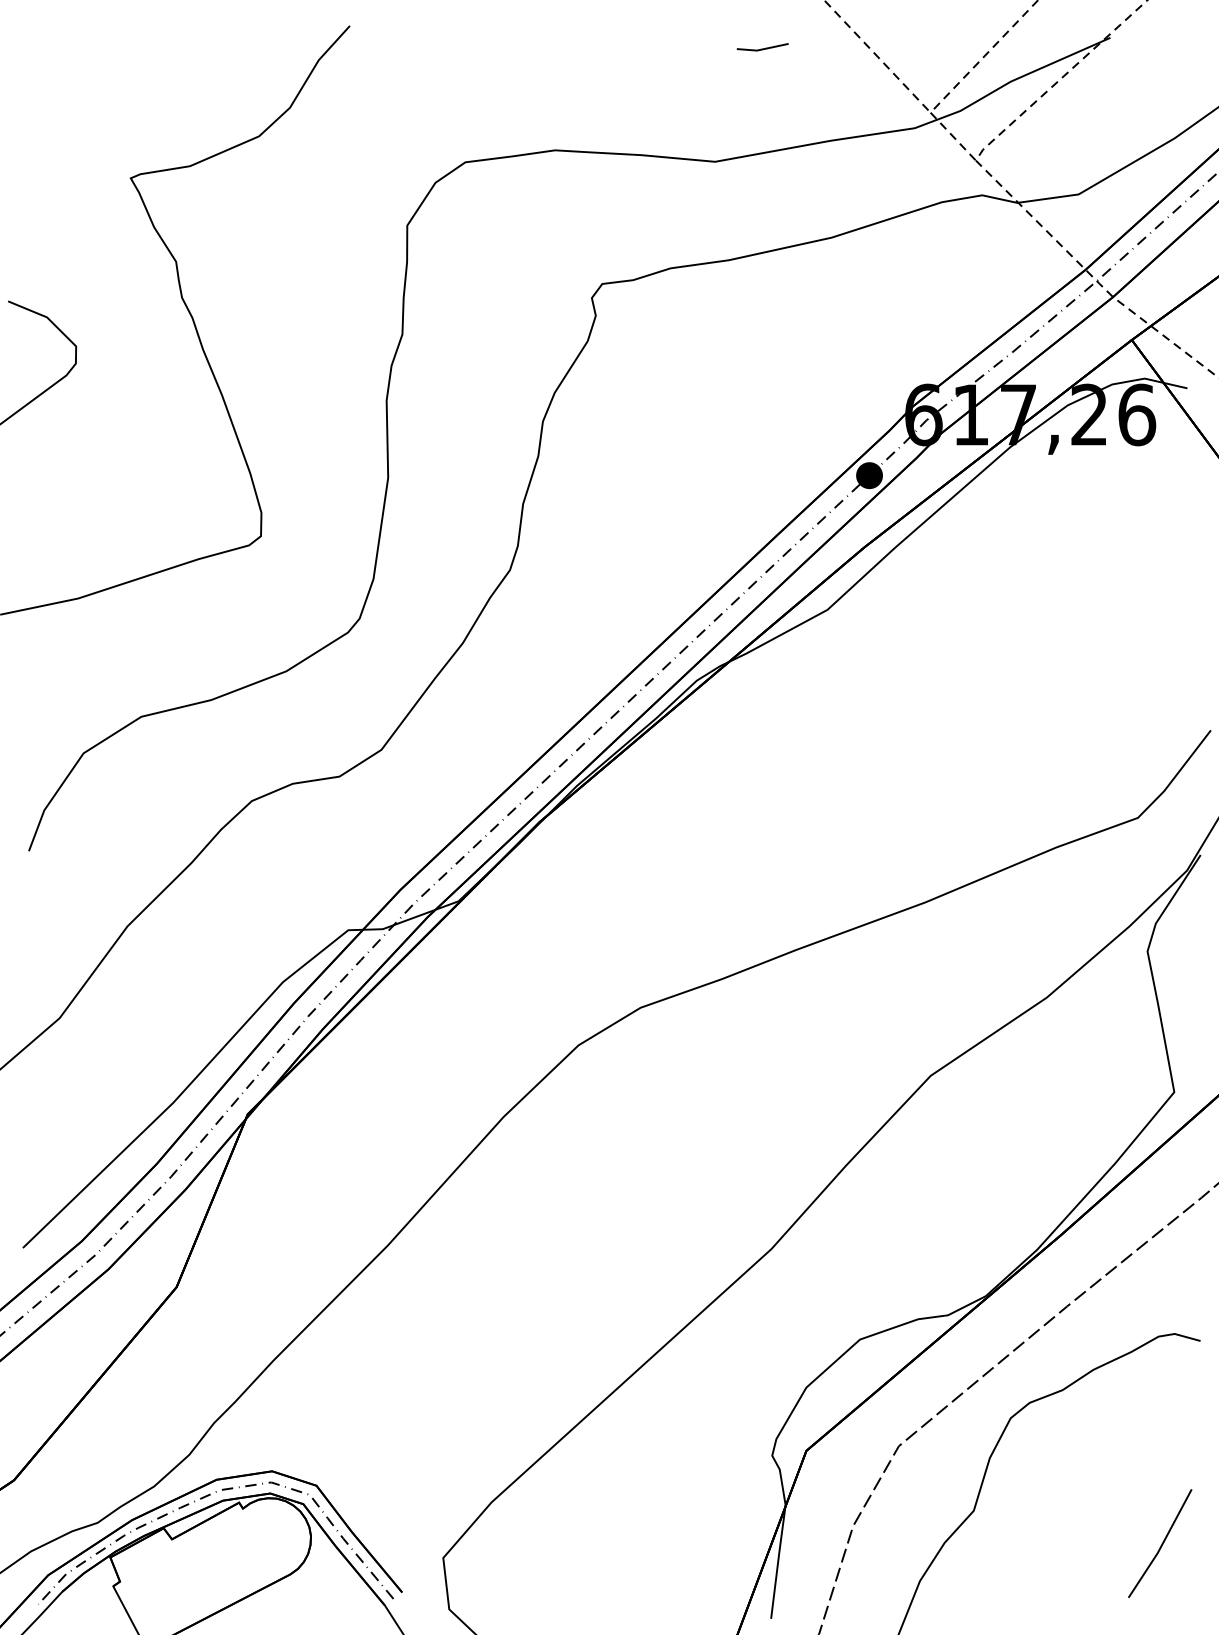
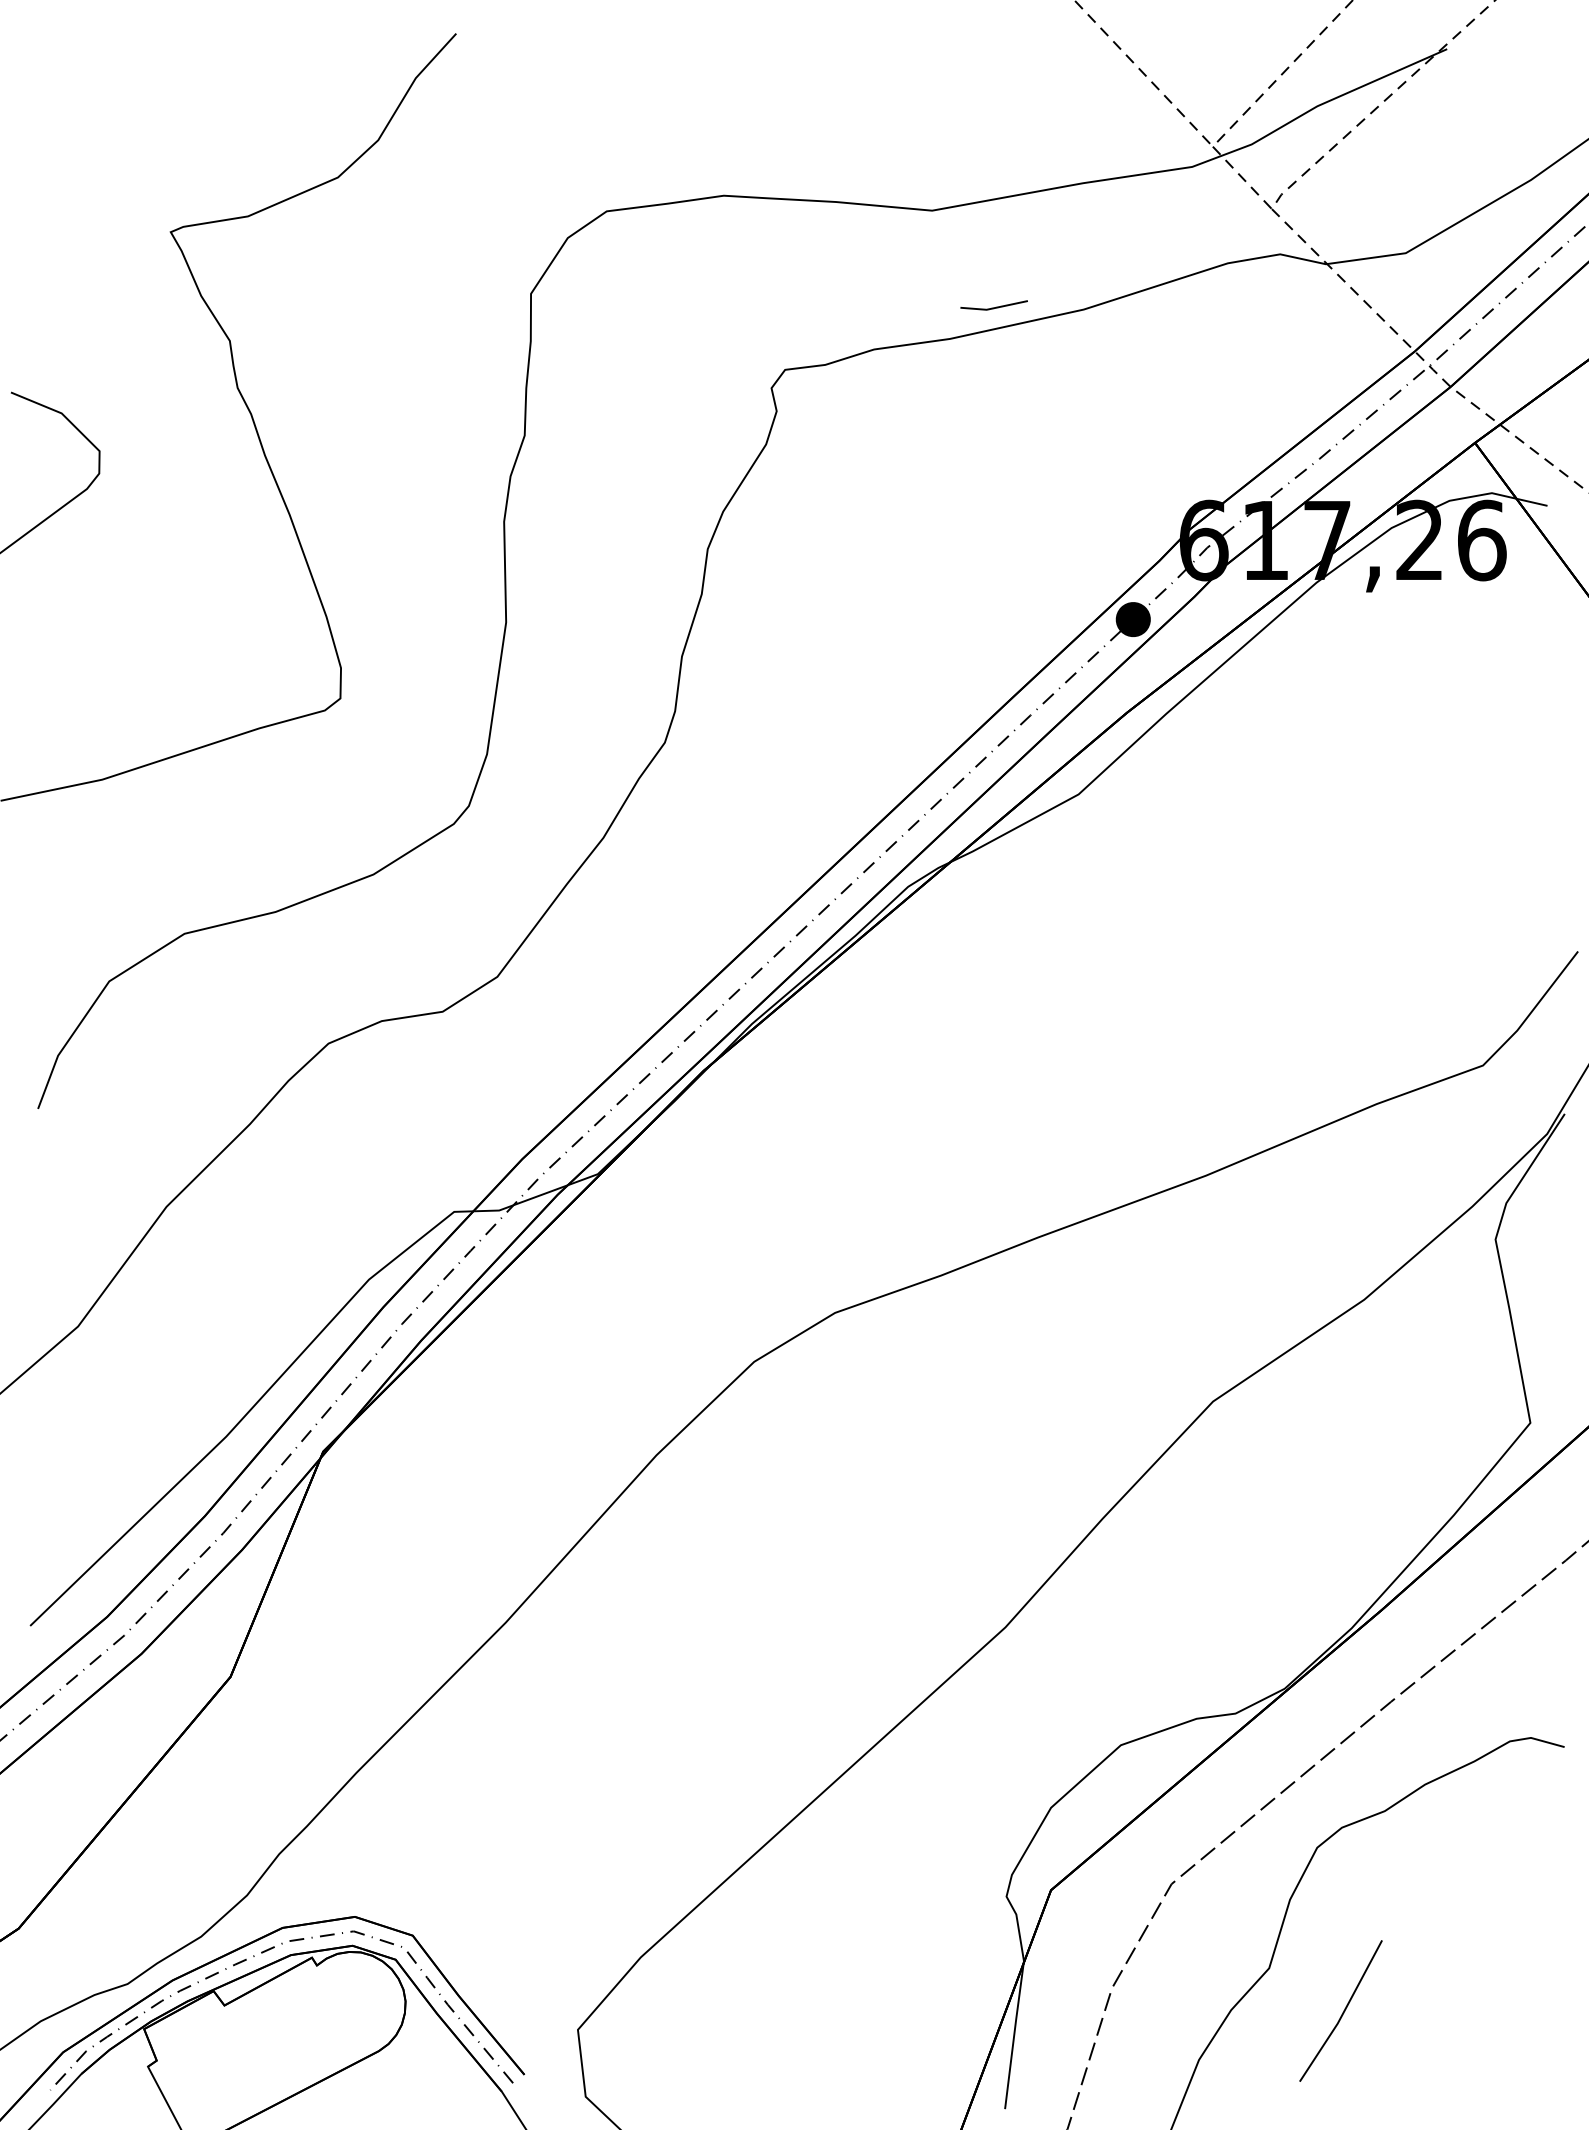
line: (762, 48) -> (993, 307), moved
line: (1161, 1544) -> (1342, 2012), moved

